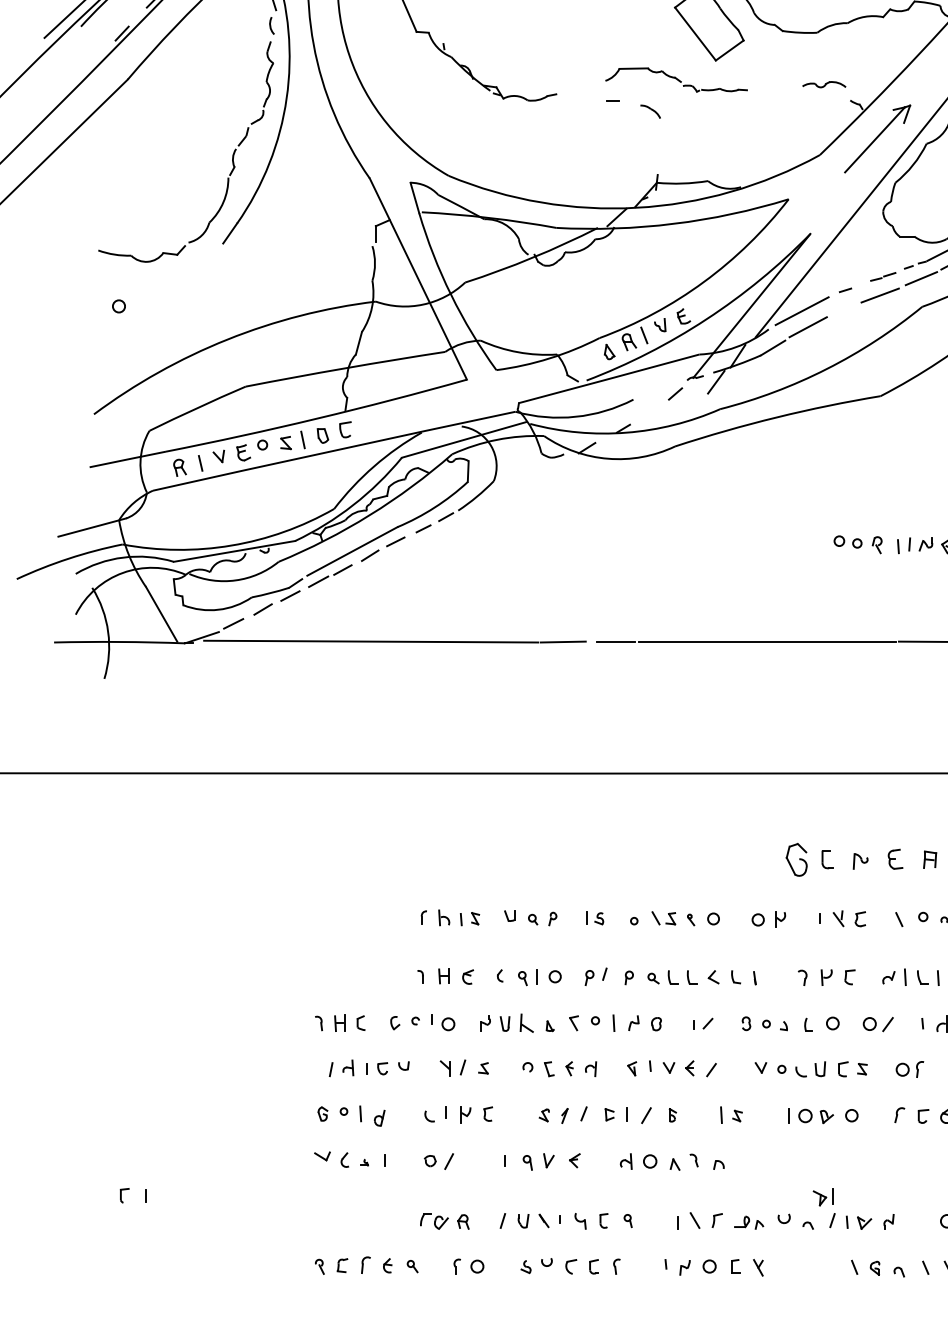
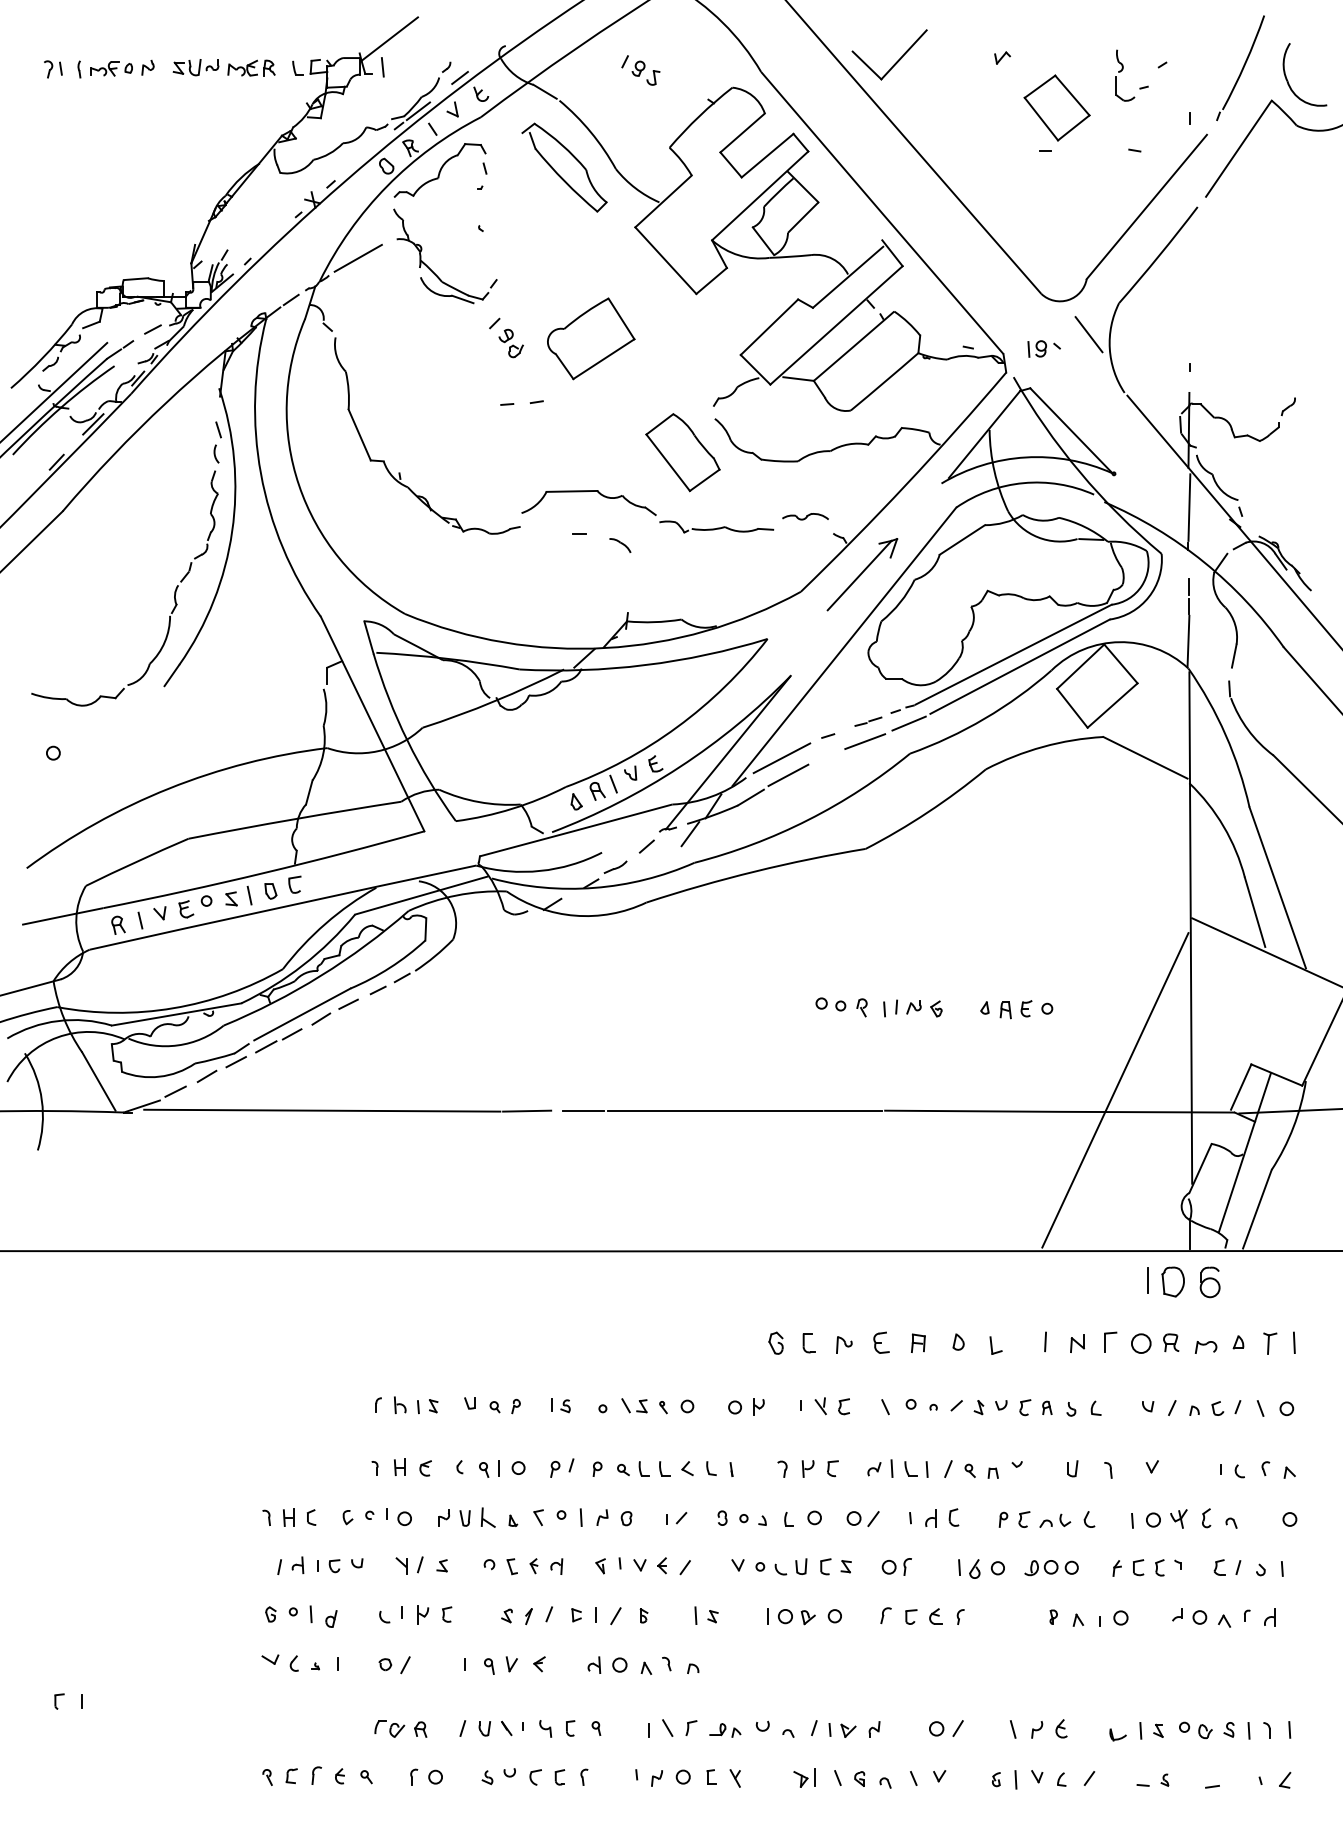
part: (676, 79) -> (647, 511), size x1.67
part: (646, 412) -> (615, 866), added
part: (796, 858) -> (775, 1342), size x0.62
part: (823, 1196) -> (804, 1777), moved

